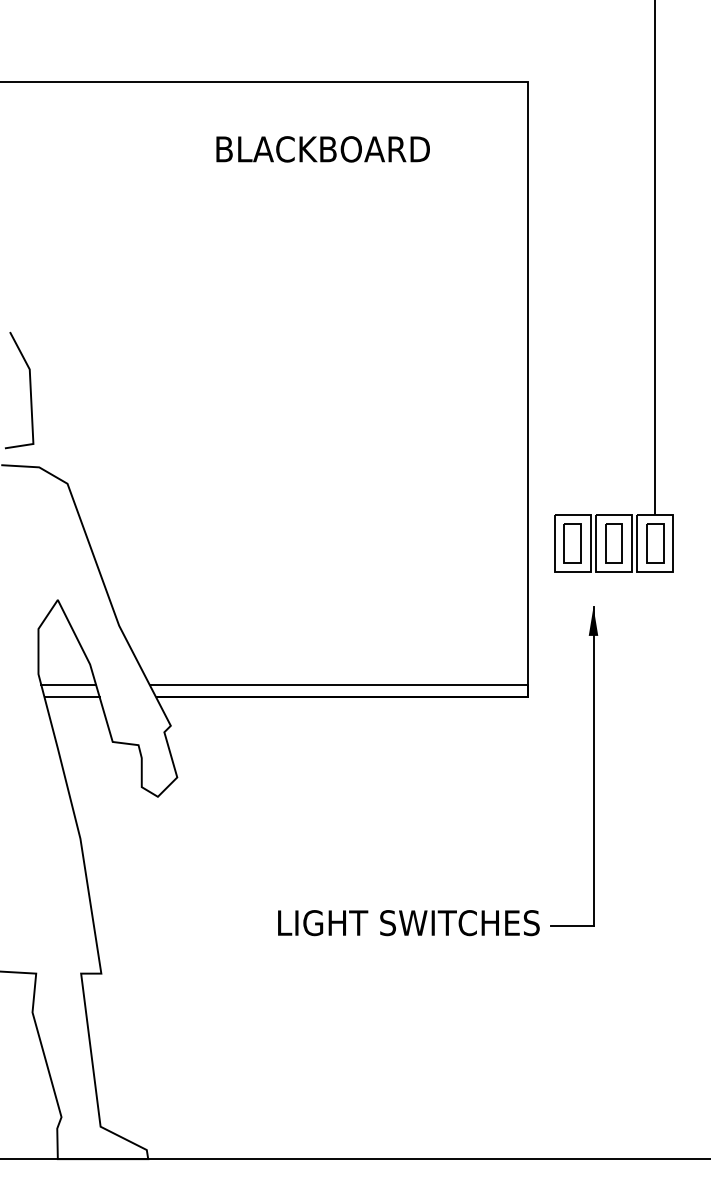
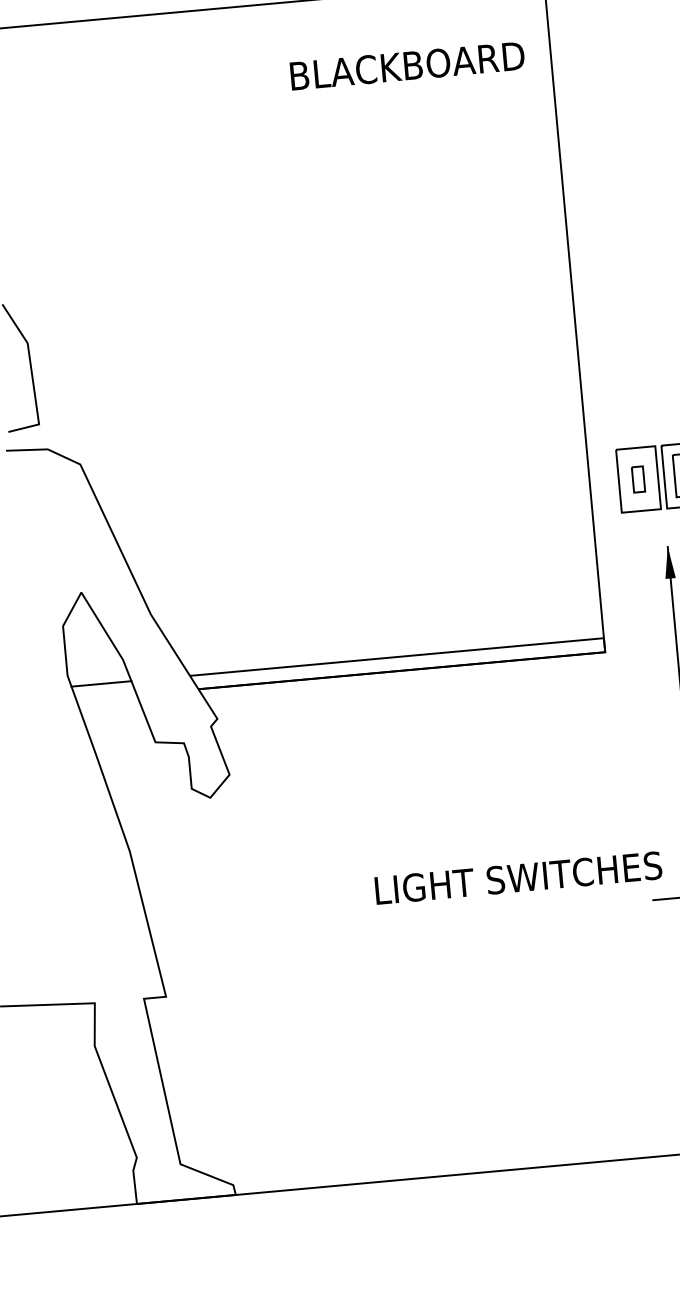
text: (322, 149) -> (406, 66), moved
part: (572, 543) -> (638, 479), size x0.6
line: (71, 697) -> (105, 697), removed
text: (408, 923) -> (518, 878), moved

